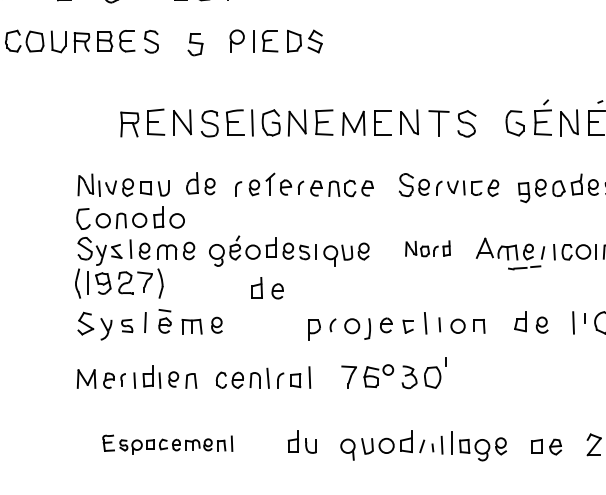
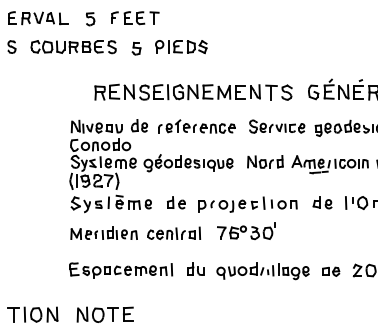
part: (428, 248) -> (265, 161), size x1.43
part: (267, 287) -> (176, 202), moved
part: (168, 444) -> (121, 270), size x1.43

